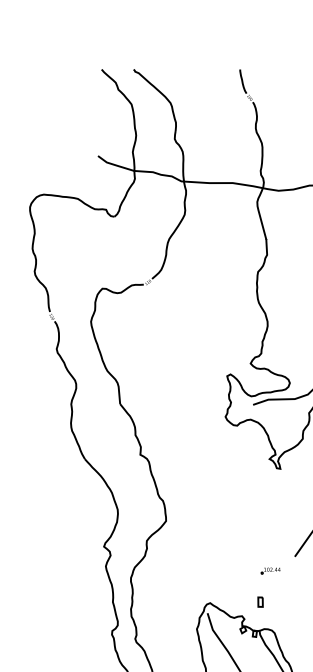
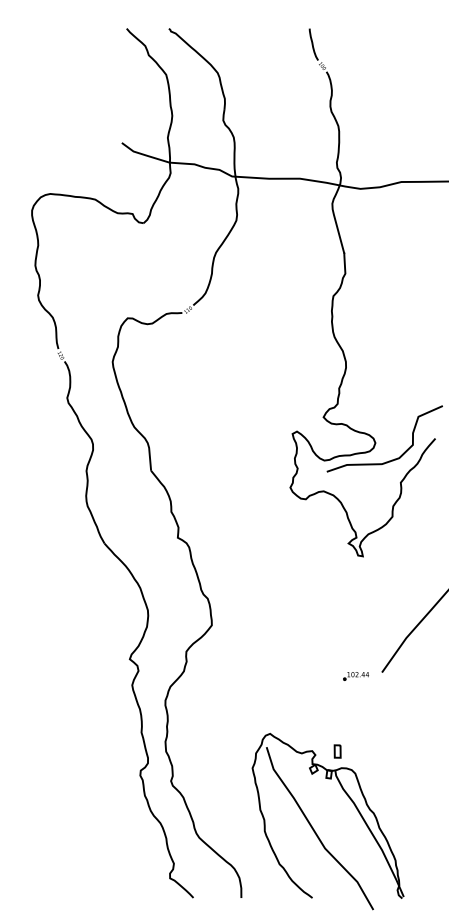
part: (270, 571) -> (355, 676), moved
part: (260, 602) -> (337, 751), moved

